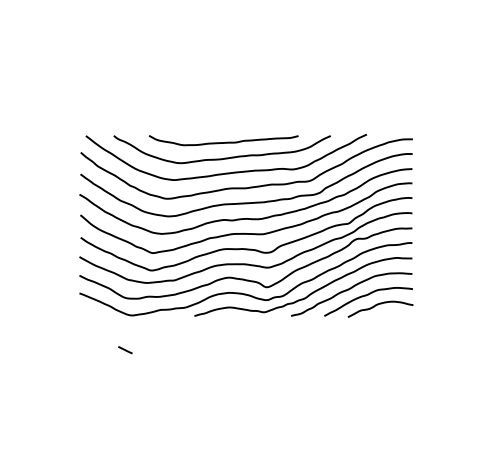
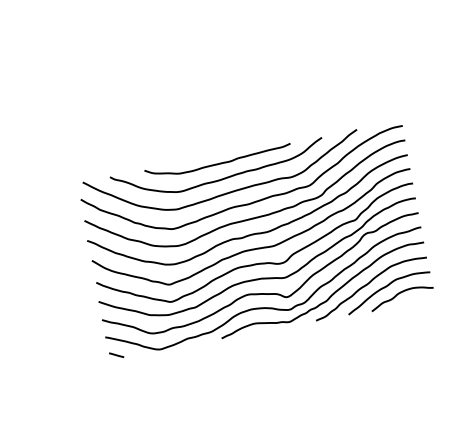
line: (125, 350) -> (116, 355), moved

